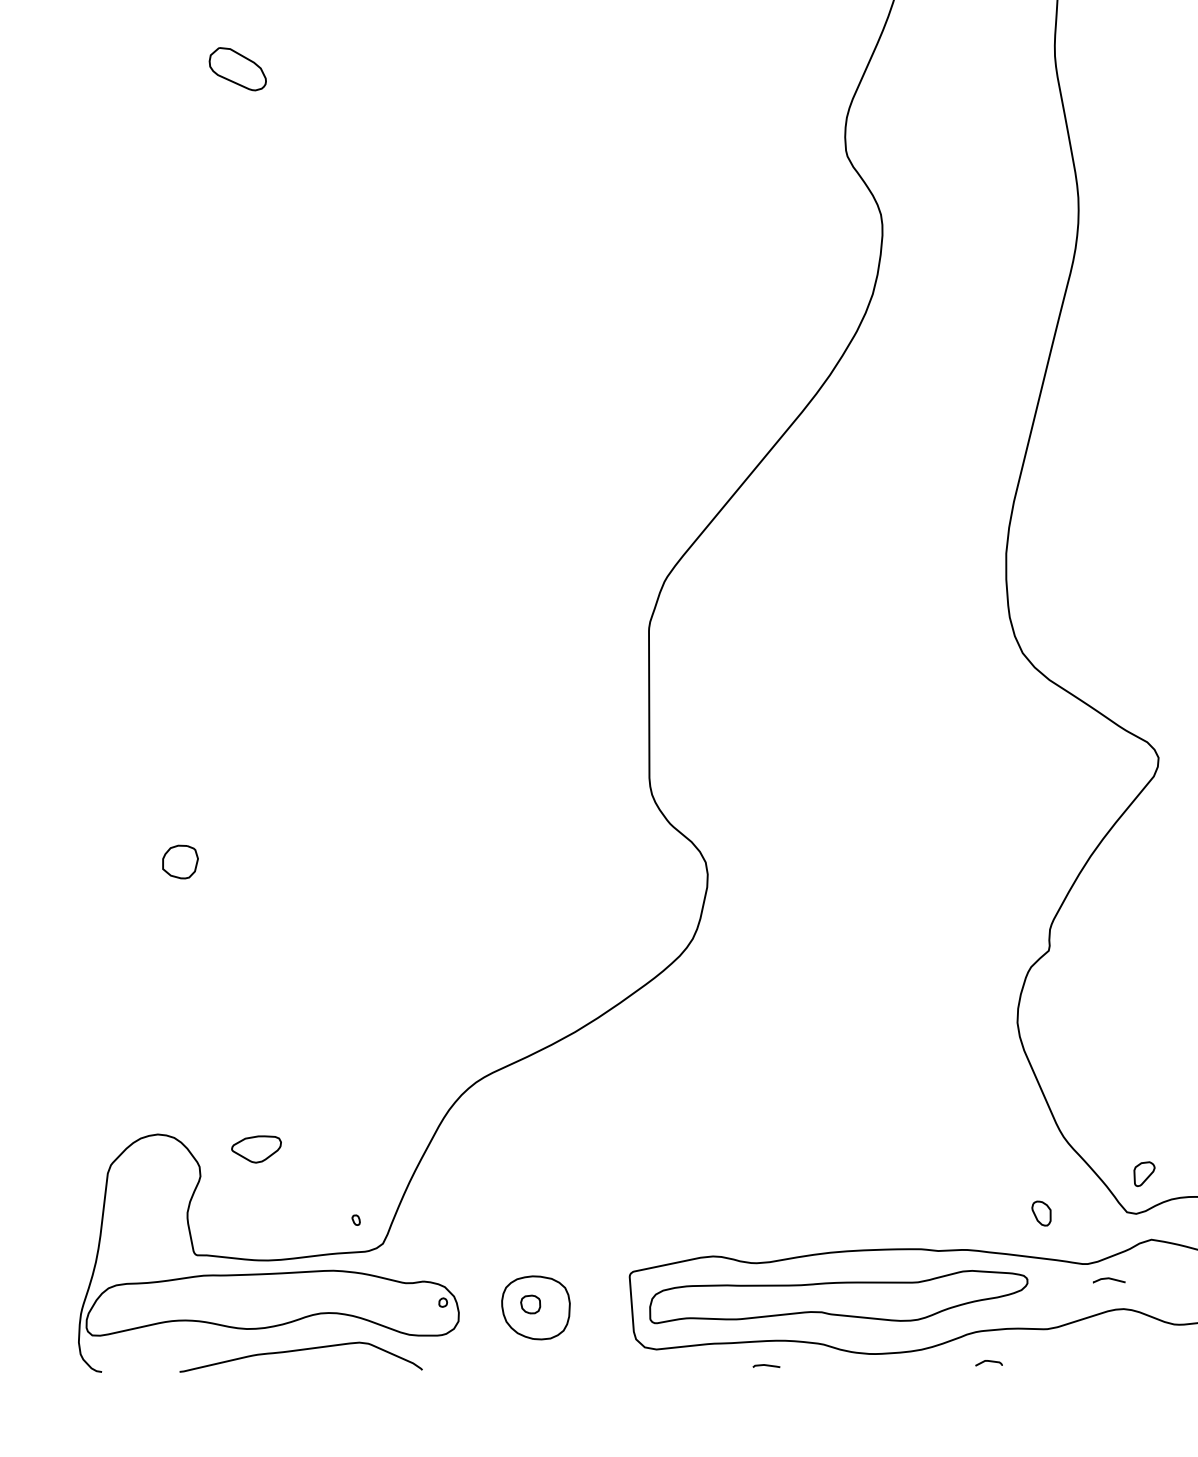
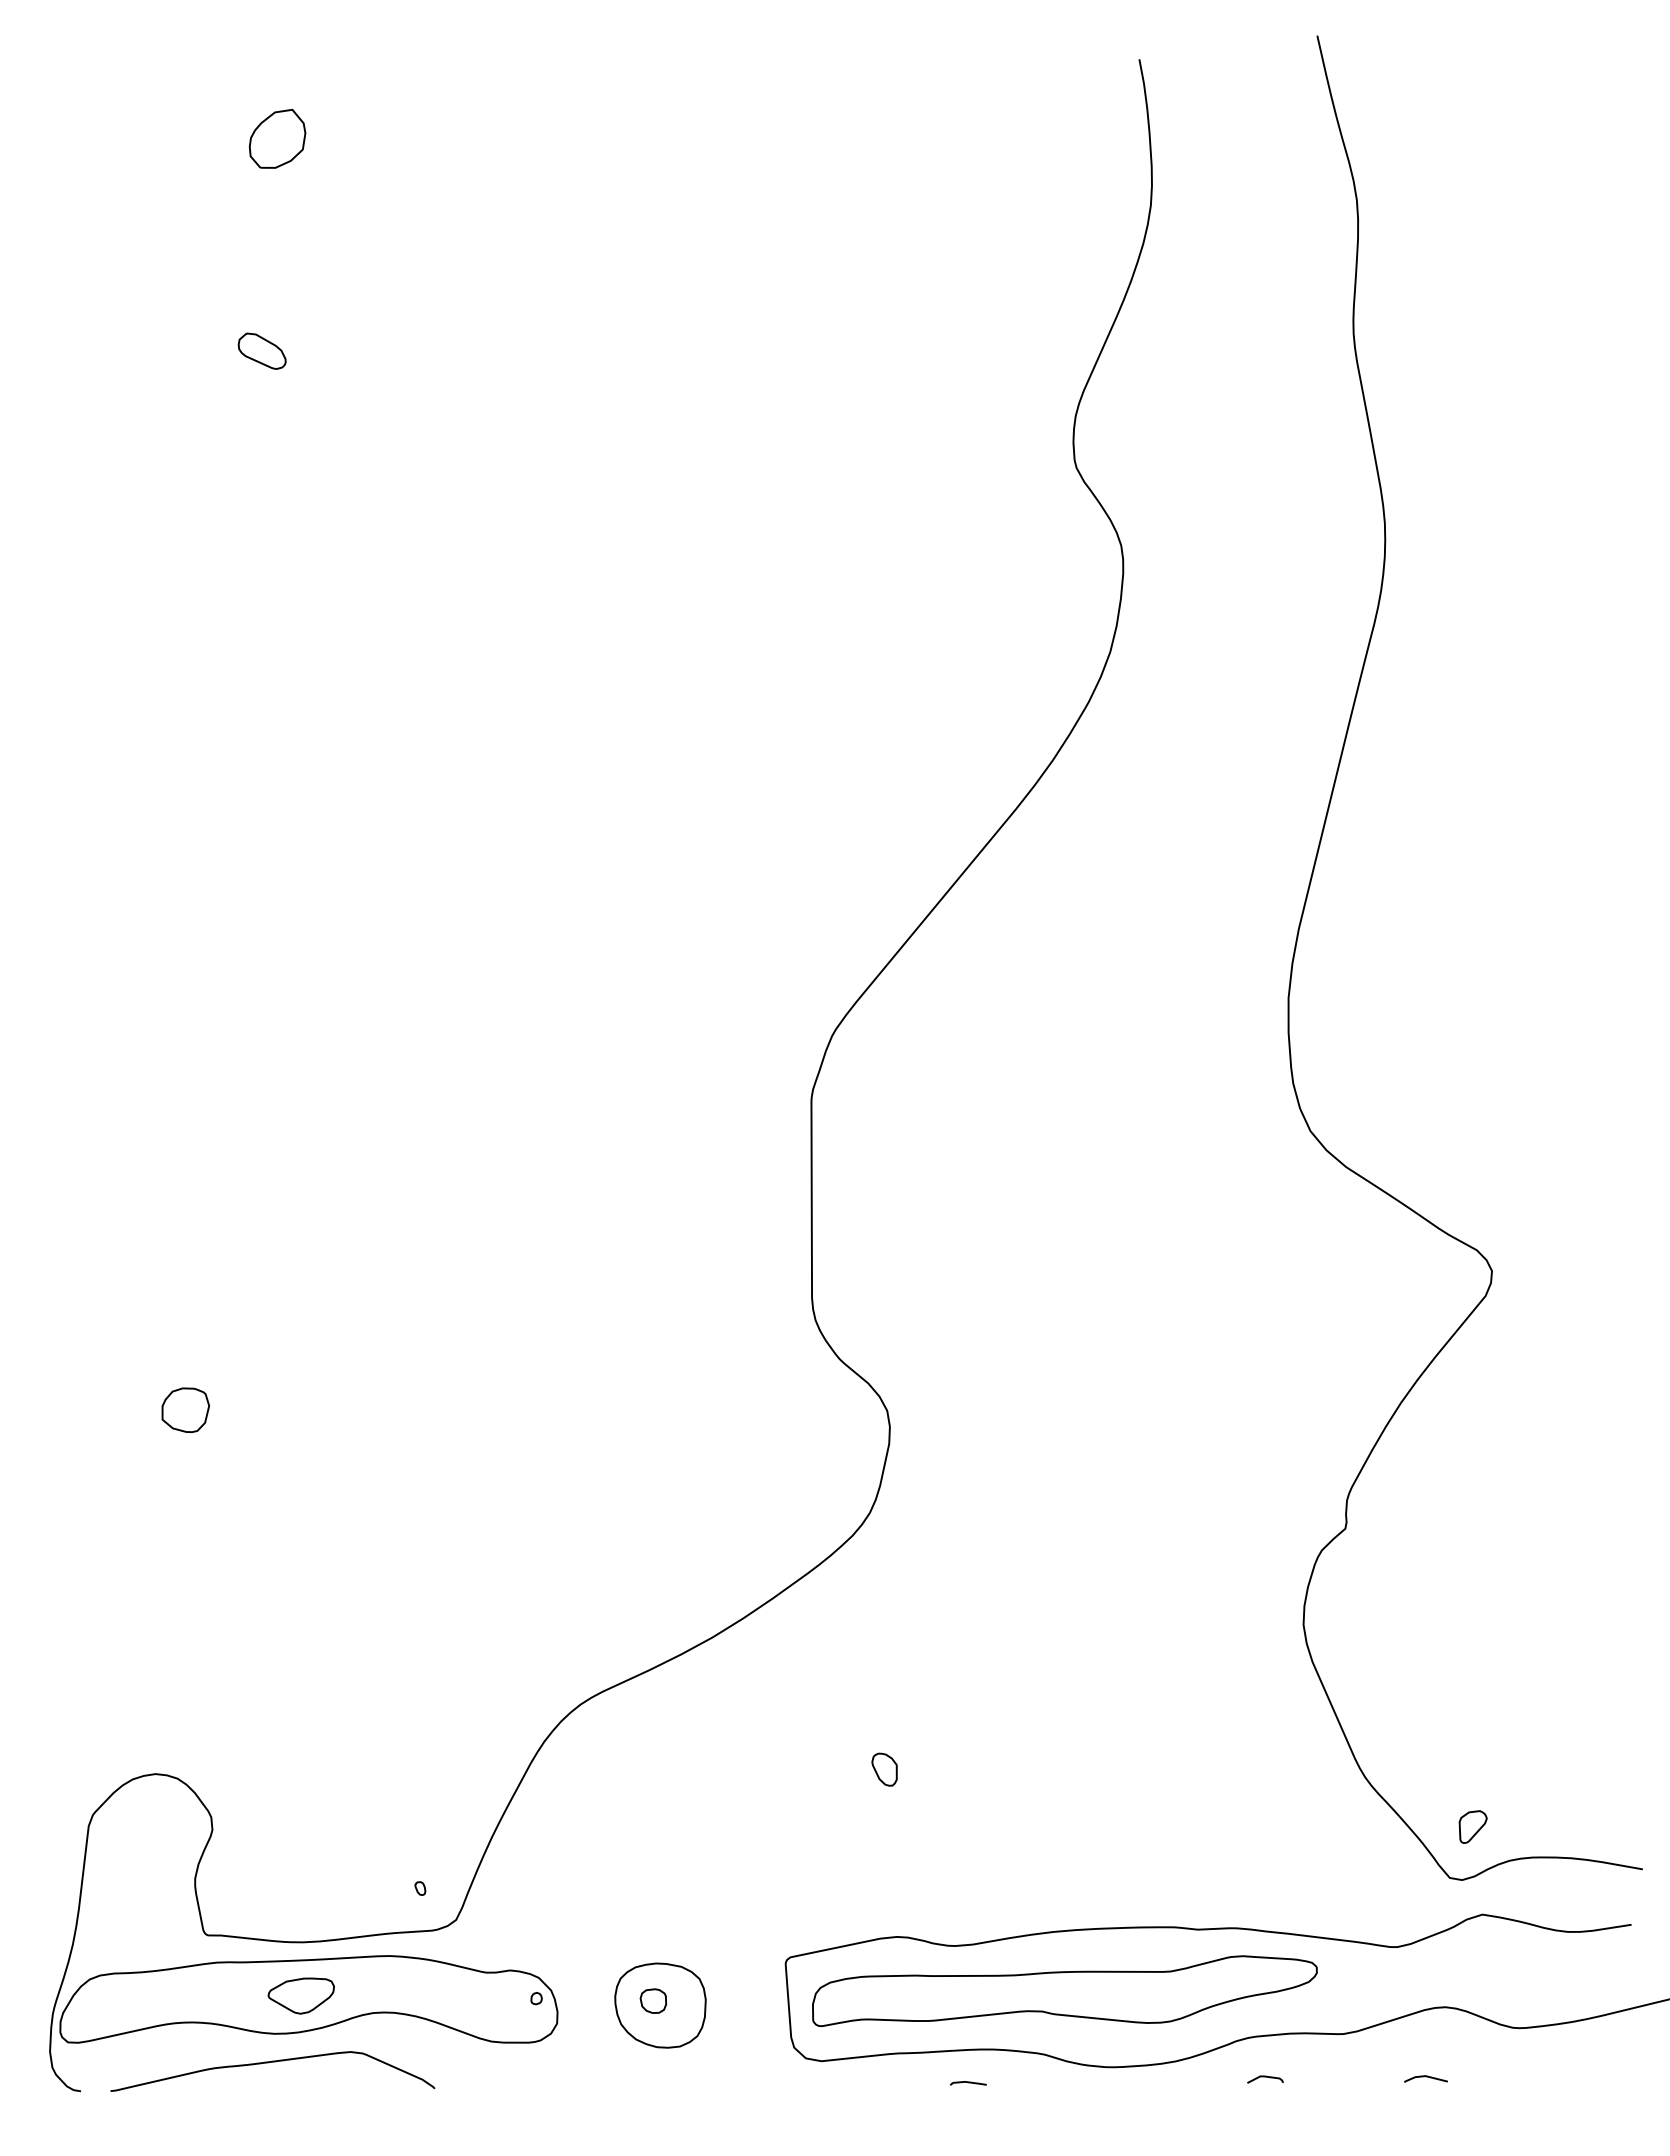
part: (237, 68) -> (261, 350), size x0.62
part: (255, 1149) -> (300, 1995), moved
part: (1041, 1213) -> (884, 1769), moved
curve: (1108, 1279) -> (1424, 2077), moved
curve: (297, 1351) -> (268, 2063), moved

